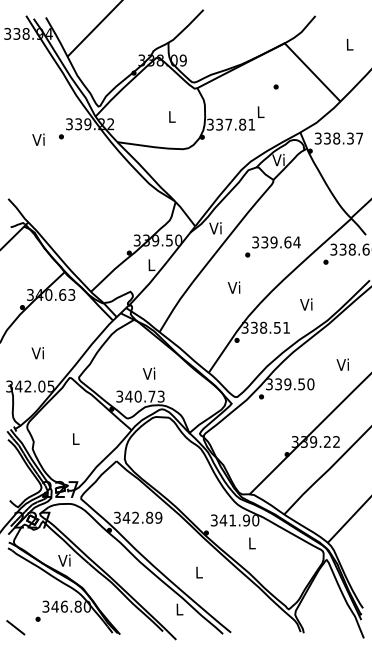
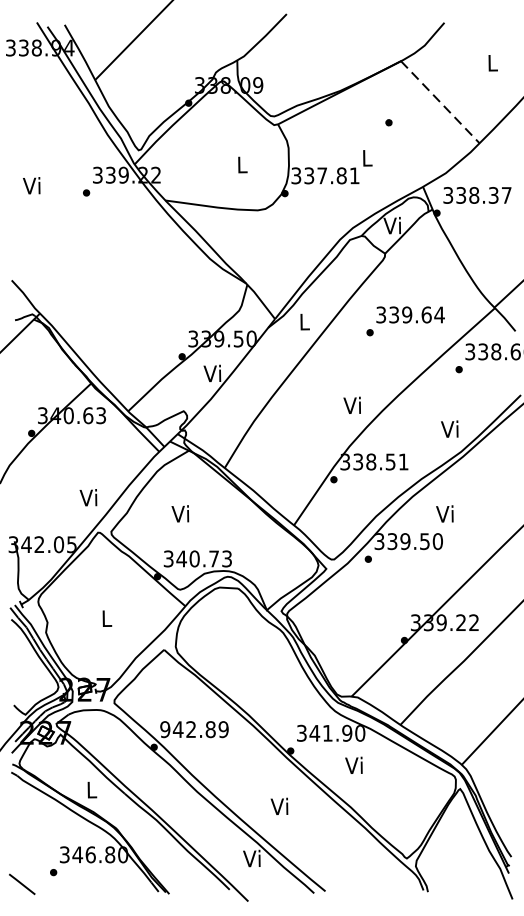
line: (312, 72) -> (440, 102), solid -> dashed
text: (38, 139) -> (31, 185), moved
text: (215, 228) -> (303, 322), Vi -> L
text: (272, 246) -> (404, 320), moved
text: (150, 264) -> (211, 372), L -> Vi
text: (233, 287) -> (351, 405), moved
text: (306, 304) -> (450, 429), moved
text: (37, 353) -> (88, 498), moved
text: (342, 364) -> (444, 513), moved
text: (148, 373) -> (179, 513), moved
text: (116, 517) -> (164, 729), 342.89 -> 942.89
text: (251, 543) -> (354, 765), L -> Vi
text: (64, 560) -> (90, 789), Vi -> L
text: (198, 572) -> (279, 806), L -> Vi
text: (178, 609) -> (251, 858), L -> Vi

